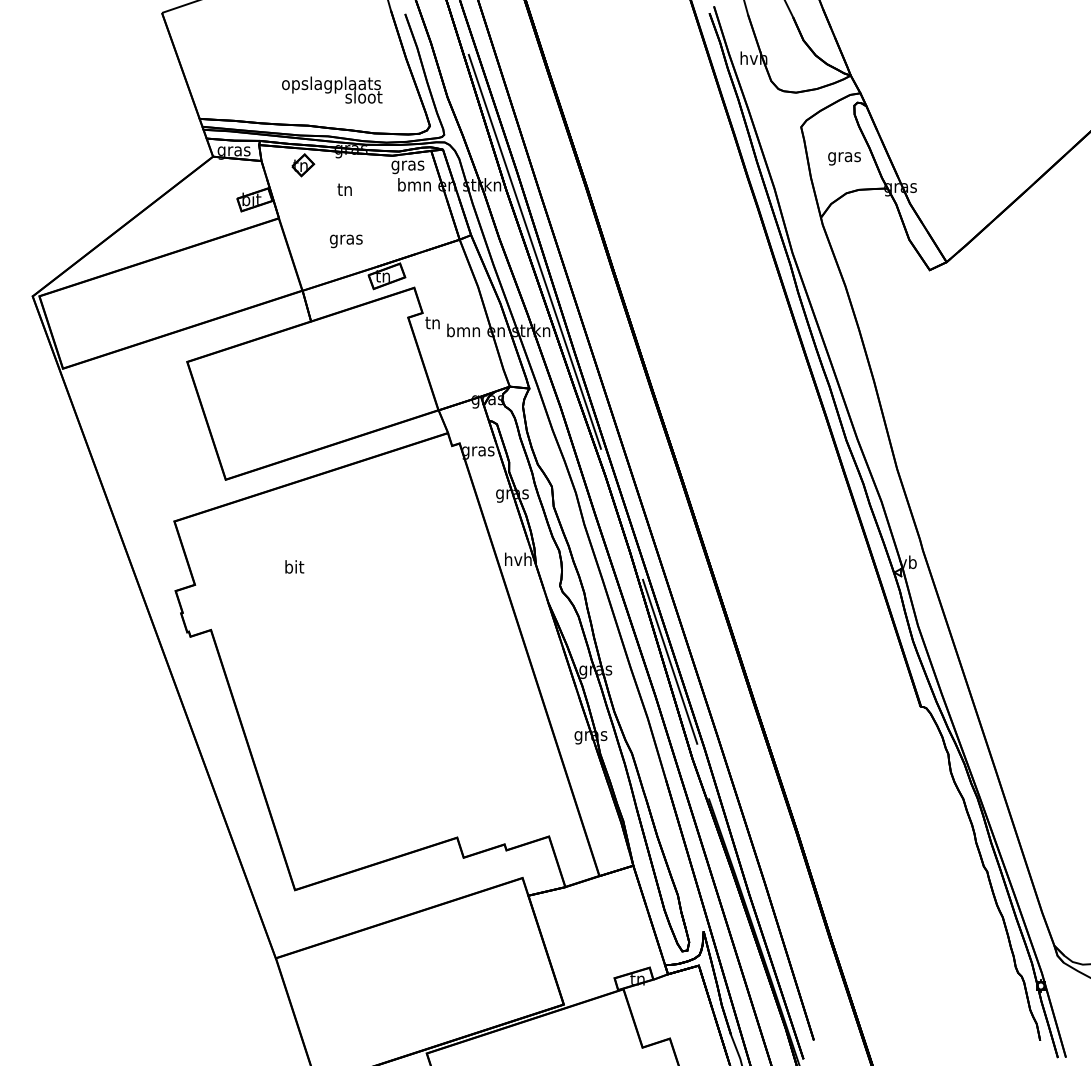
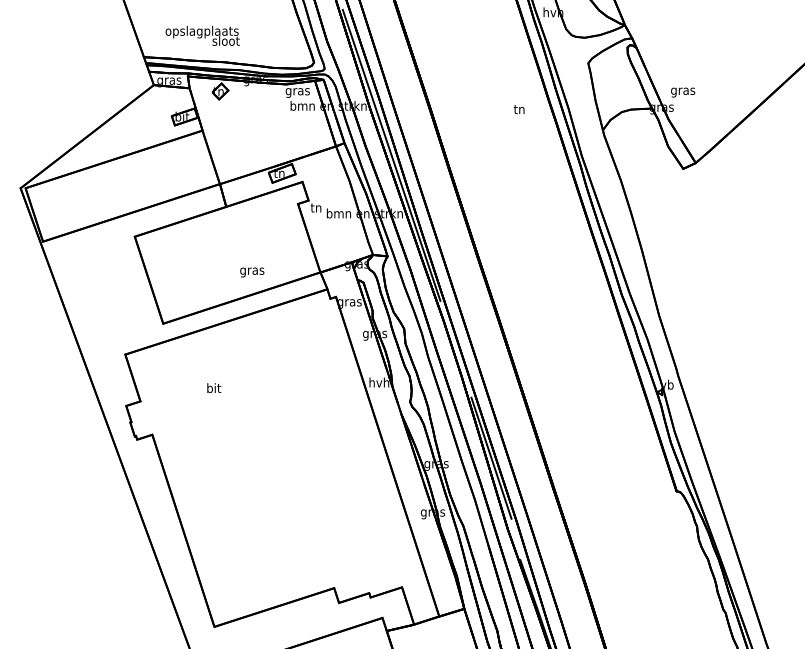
text: (332, 89) -> (202, 35), moved
text: (844, 158) -> (683, 92), moved
text: (344, 189) -> (519, 109), moved
text: (346, 241) -> (252, 272), moved

